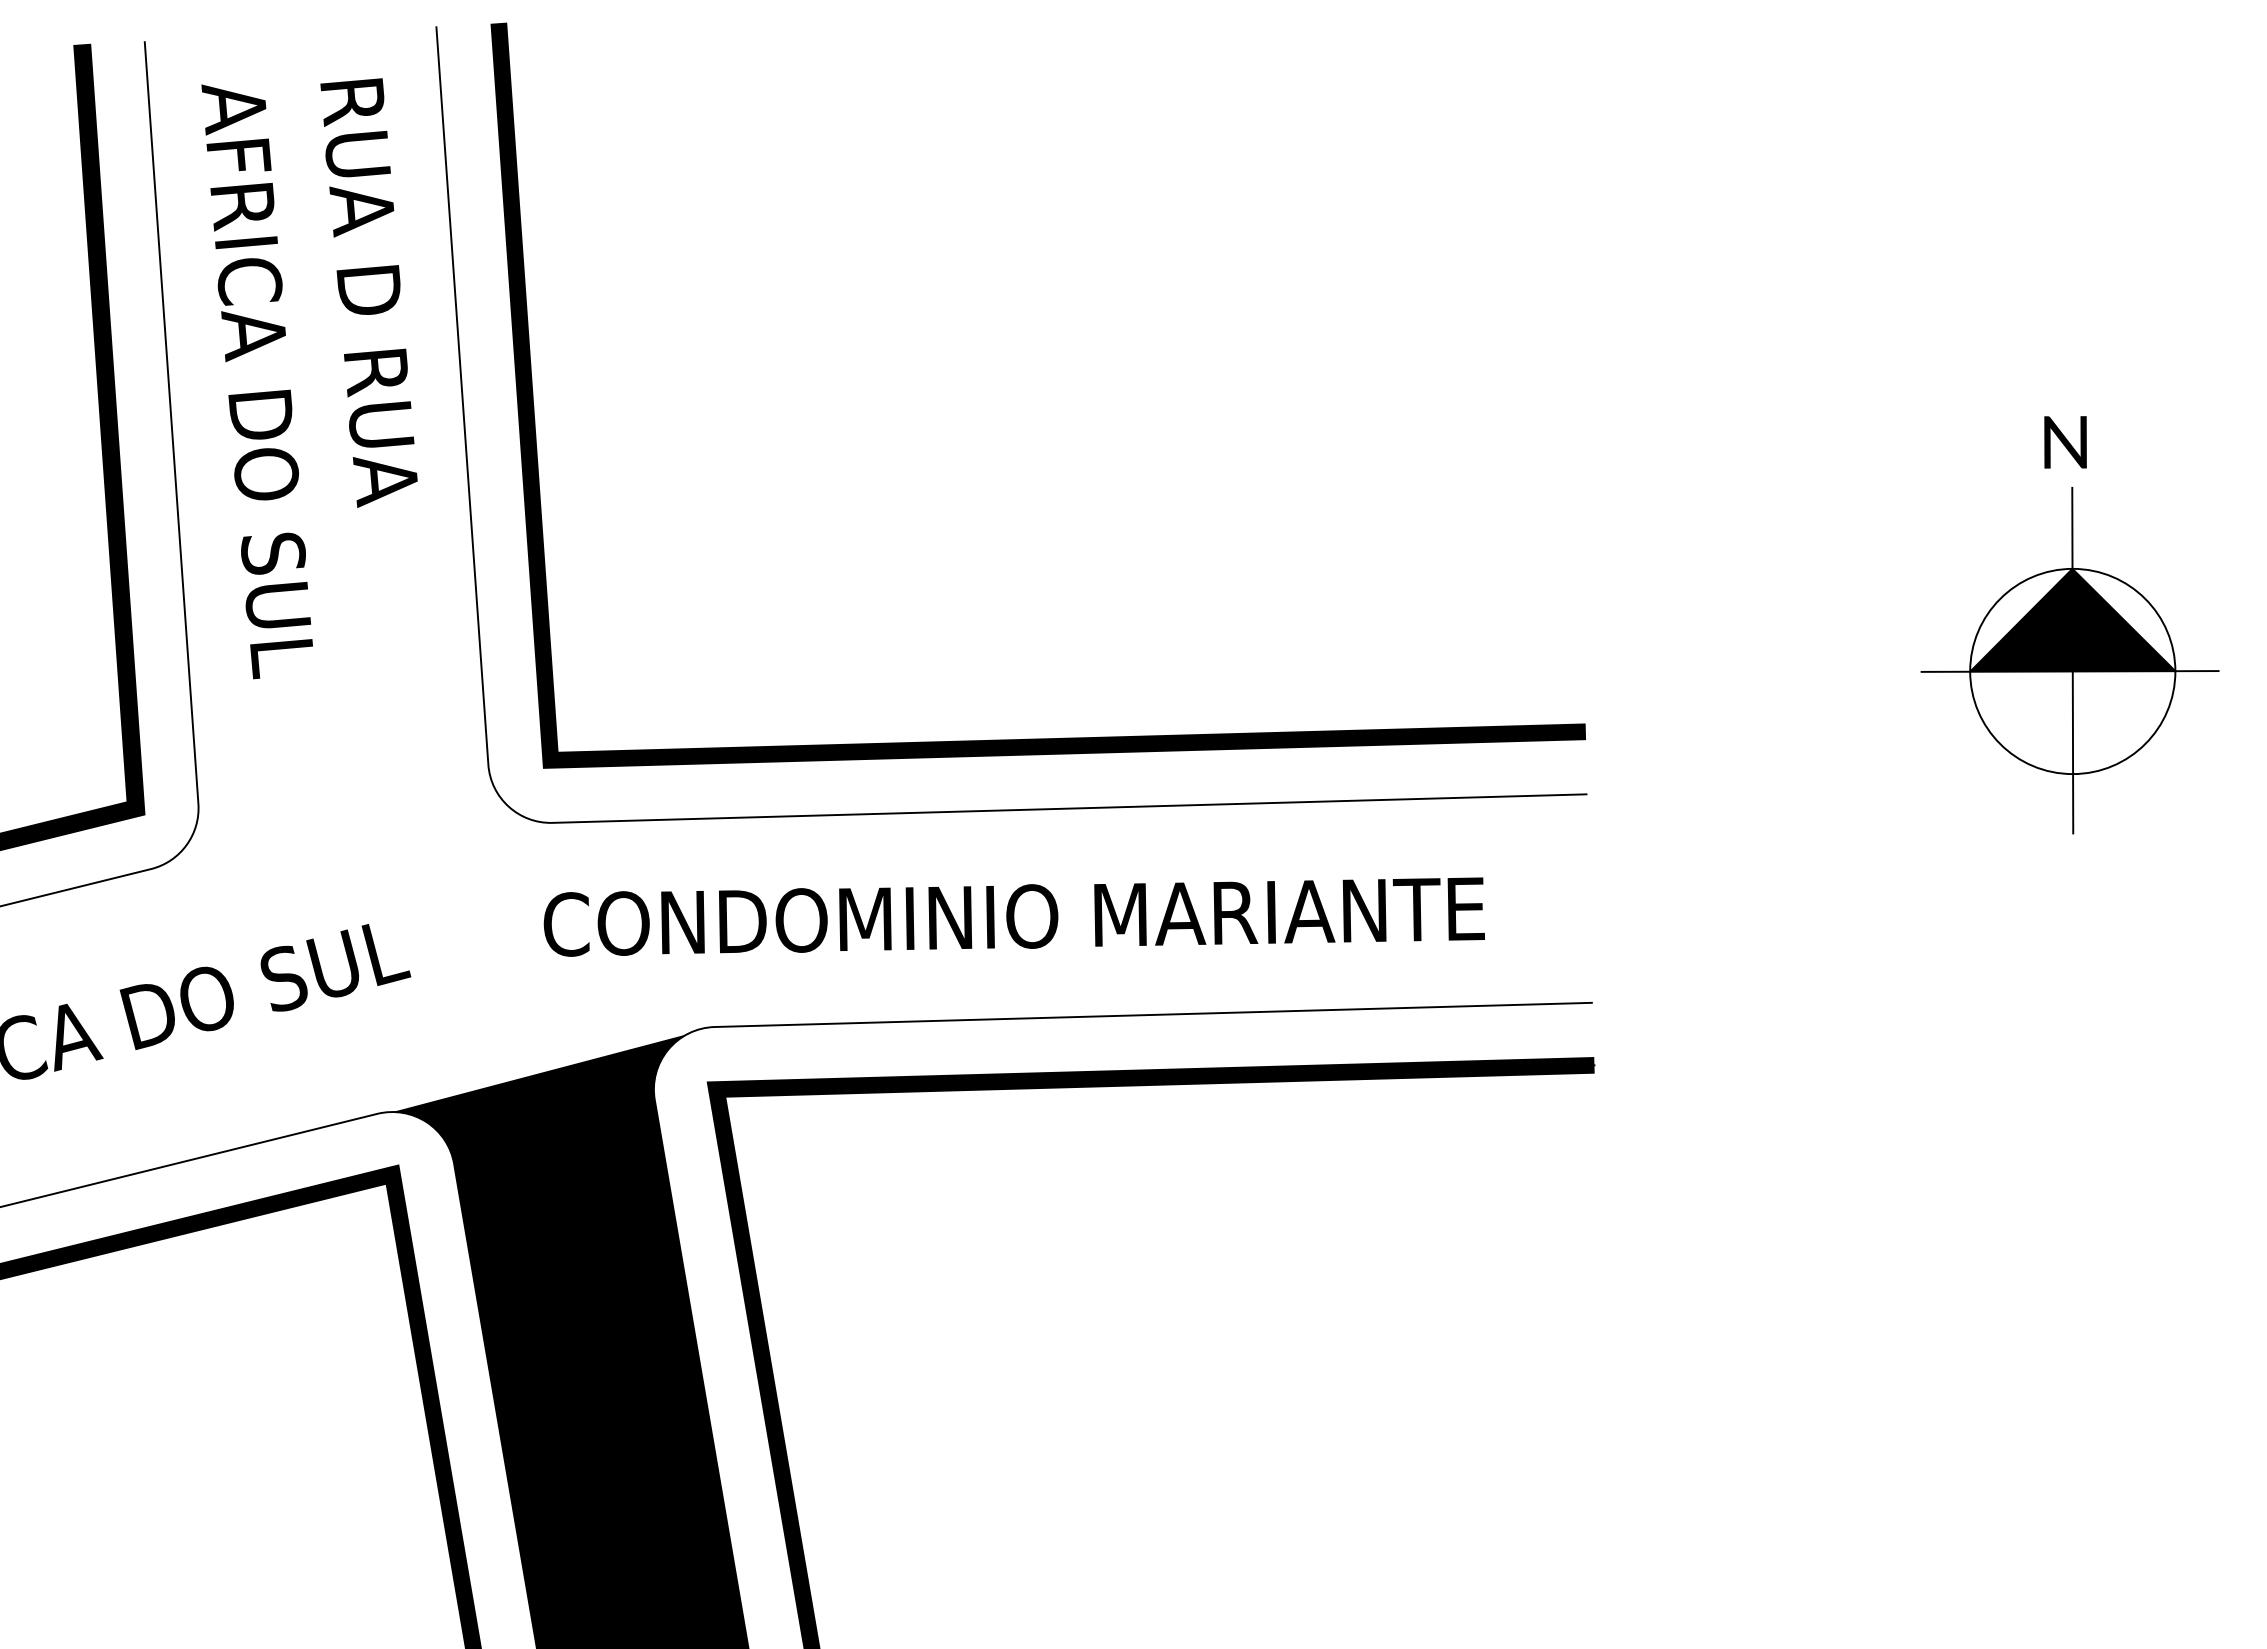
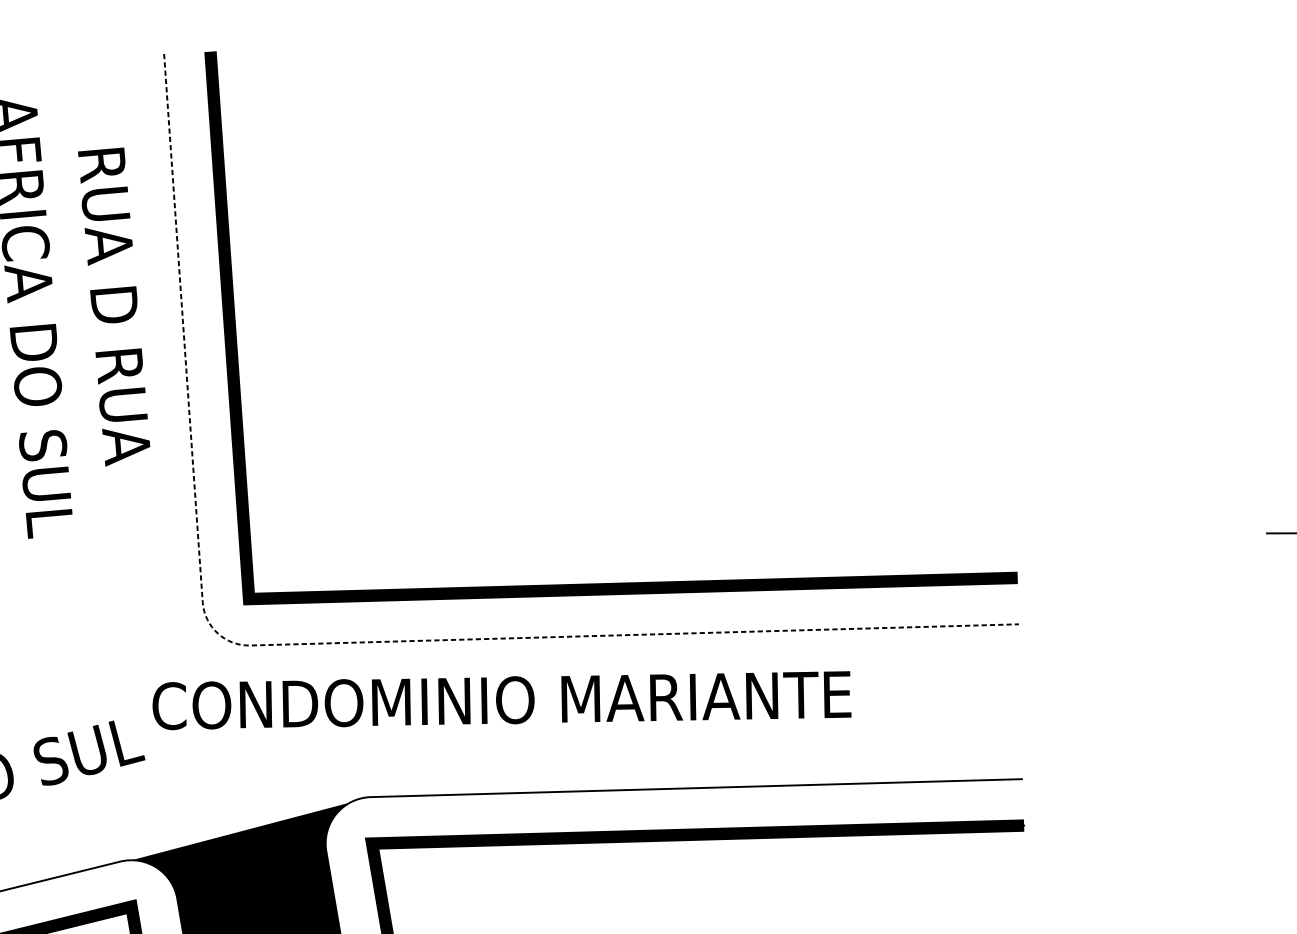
text: (368, 292) -> (113, 306), moved
line: (640, 820) -> (315, 643), solid -> dashed
text: (1013, 916) -> (501, 700), moved

